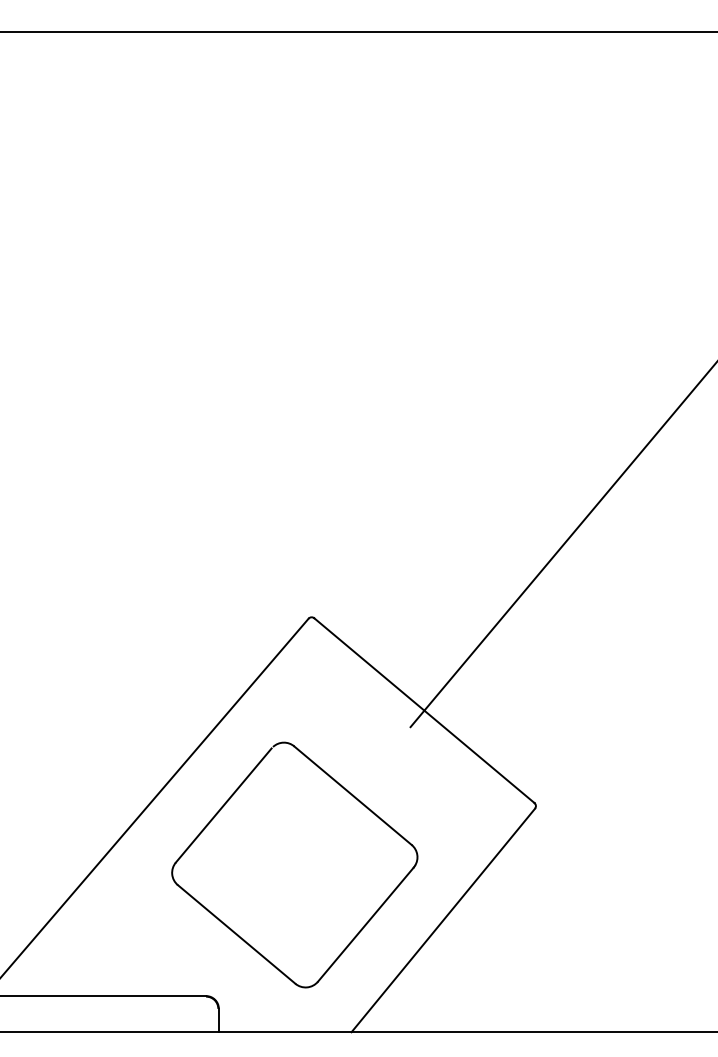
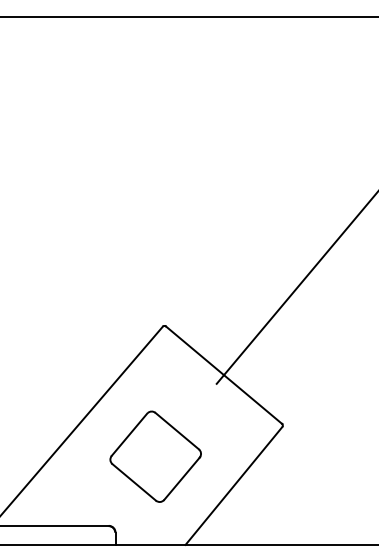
part: (294, 864) -> (155, 456), size x0.7

